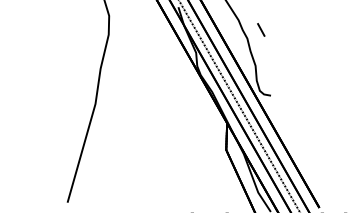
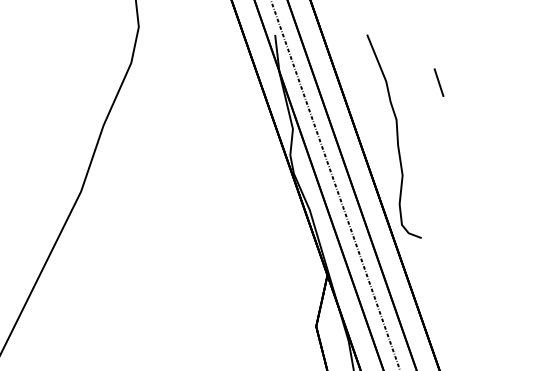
line: (261, 29) -> (439, 81), moved

